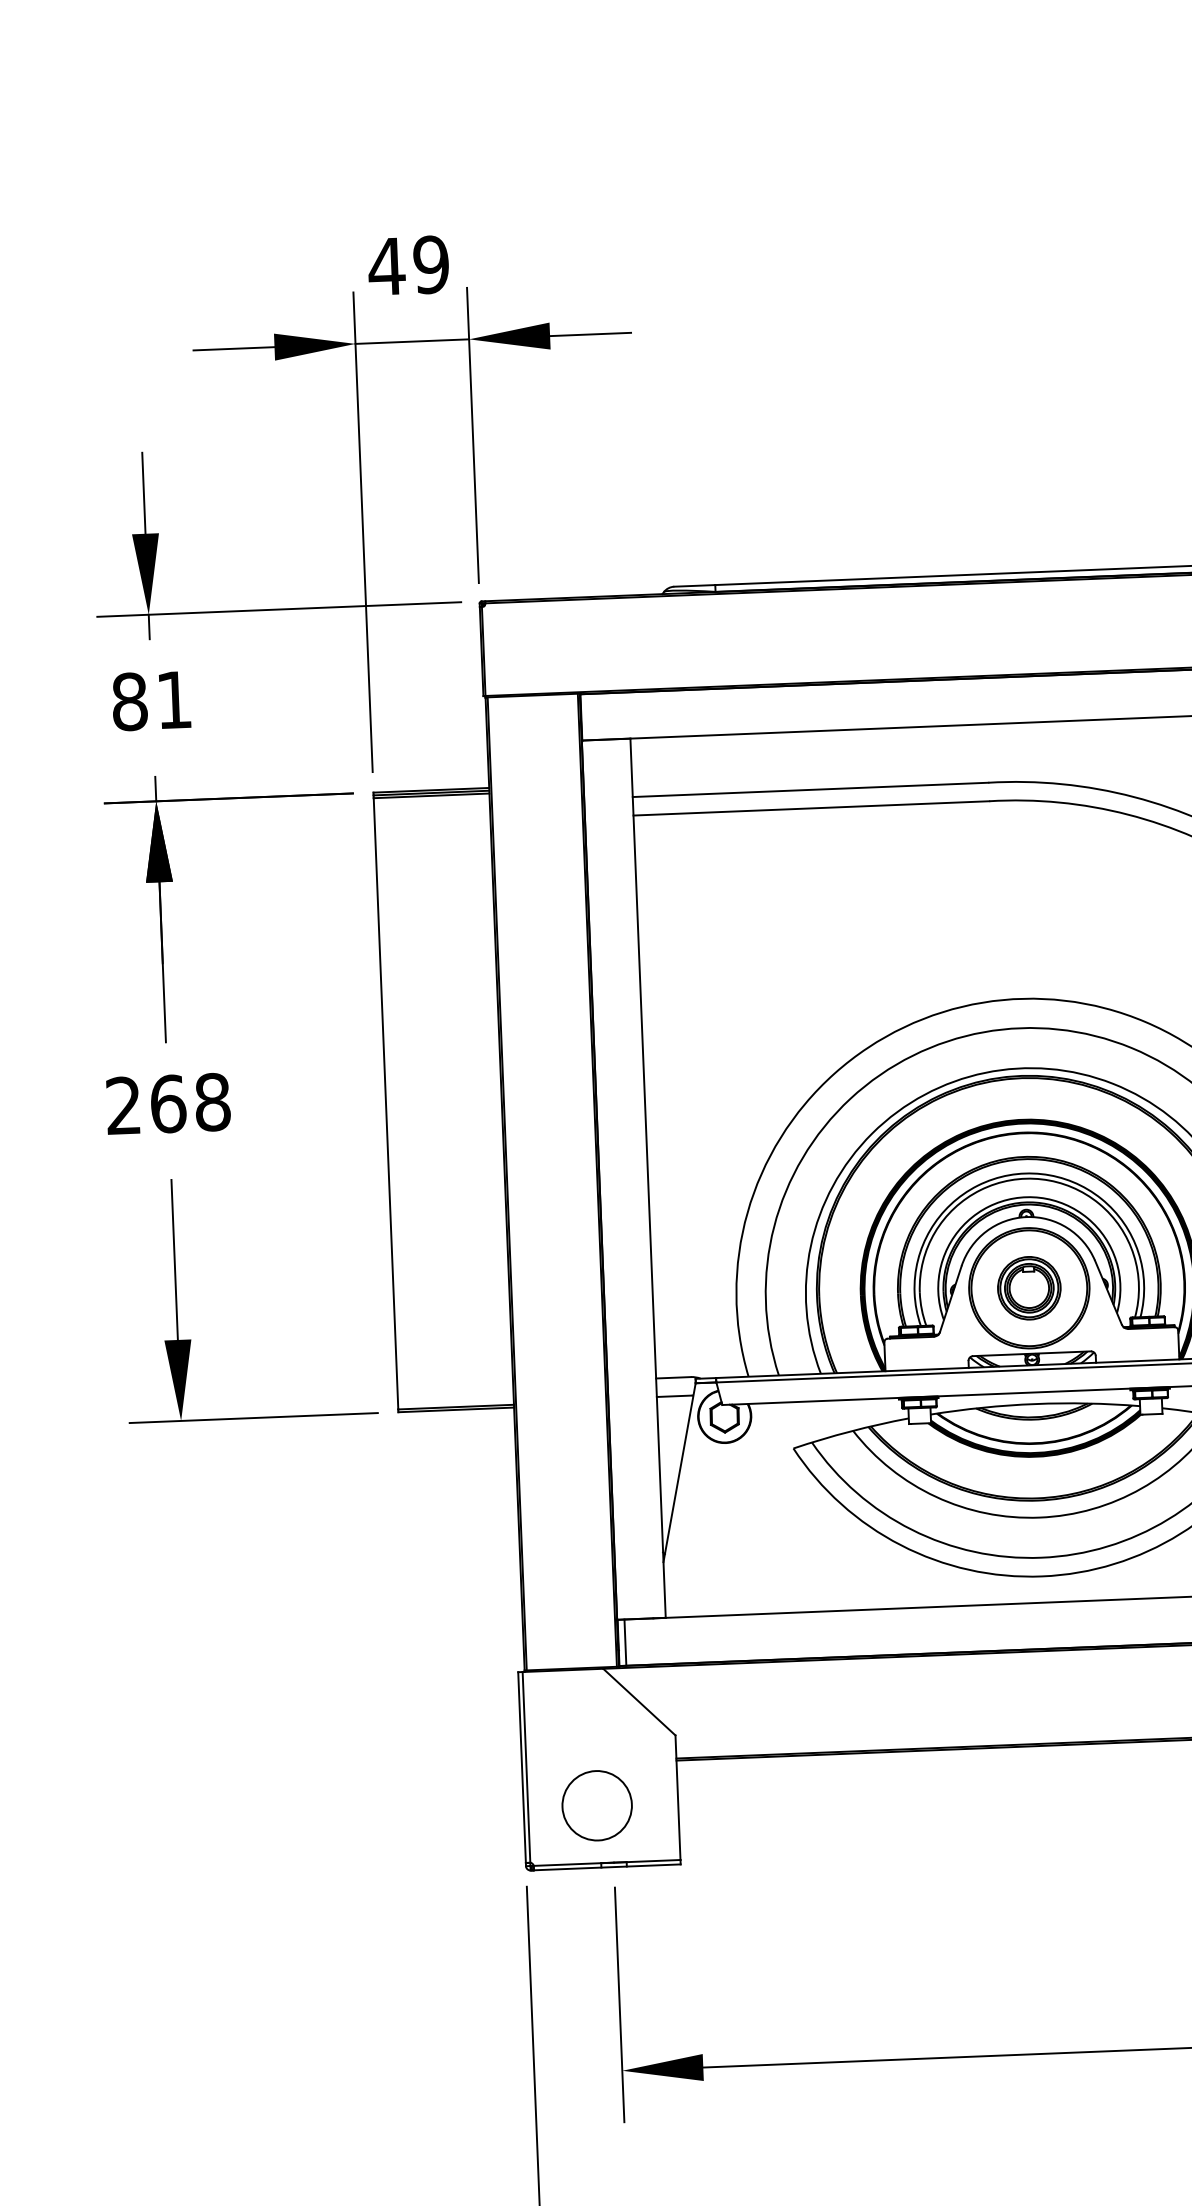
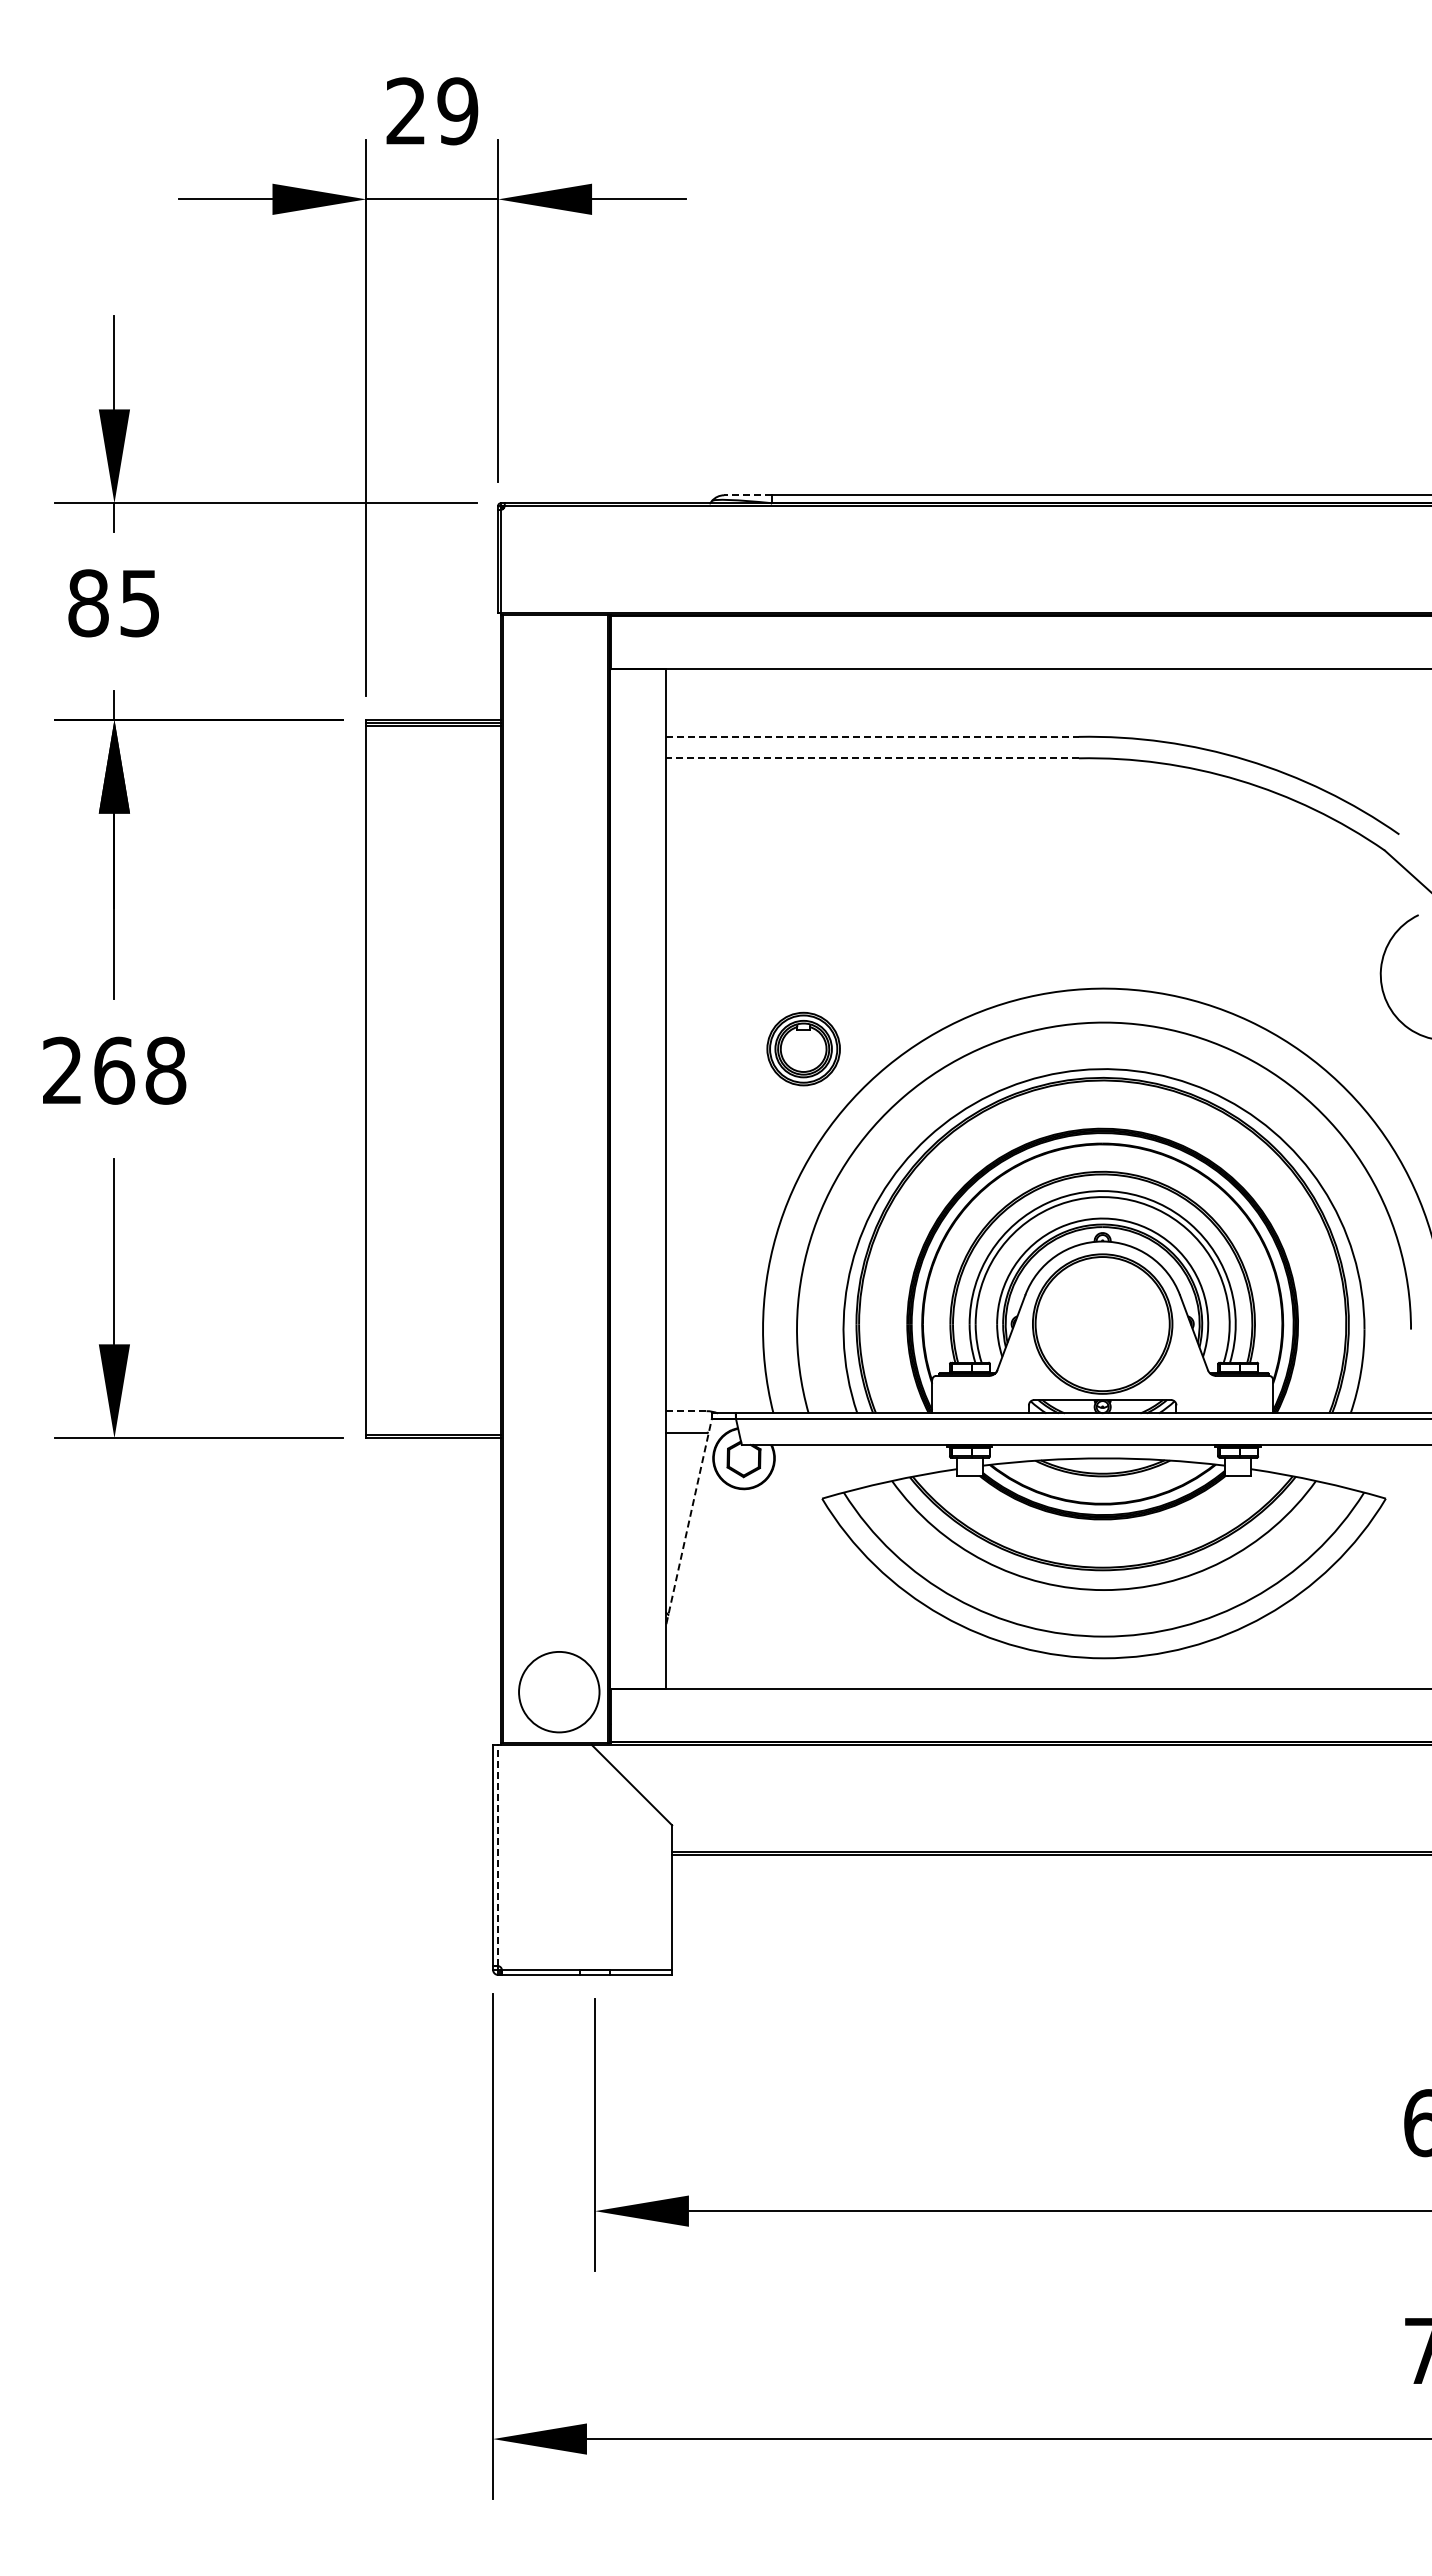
text: (386, 265) -> (405, 110), 49 -> 29
line: (694, 586) -> (747, 495), solid -> dashed
text: (173, 700) -> (139, 603), 81 -> 85
line: (811, 789) -> (873, 736), solid -> dashed
line: (811, 808) -> (872, 758), solid -> dashed
part: (1029, 1287) -> (803, 1048), moved
line: (673, 1378) -> (686, 1411), solid -> dashed
line: (679, 1471) -> (689, 1520), solid -> dashed
line: (625, 1642) -> (618, 1715), removed
line: (526, 1767) -> (498, 1855), solid -> dashed
circle: (597, 1806) -> (559, 1692), moved

